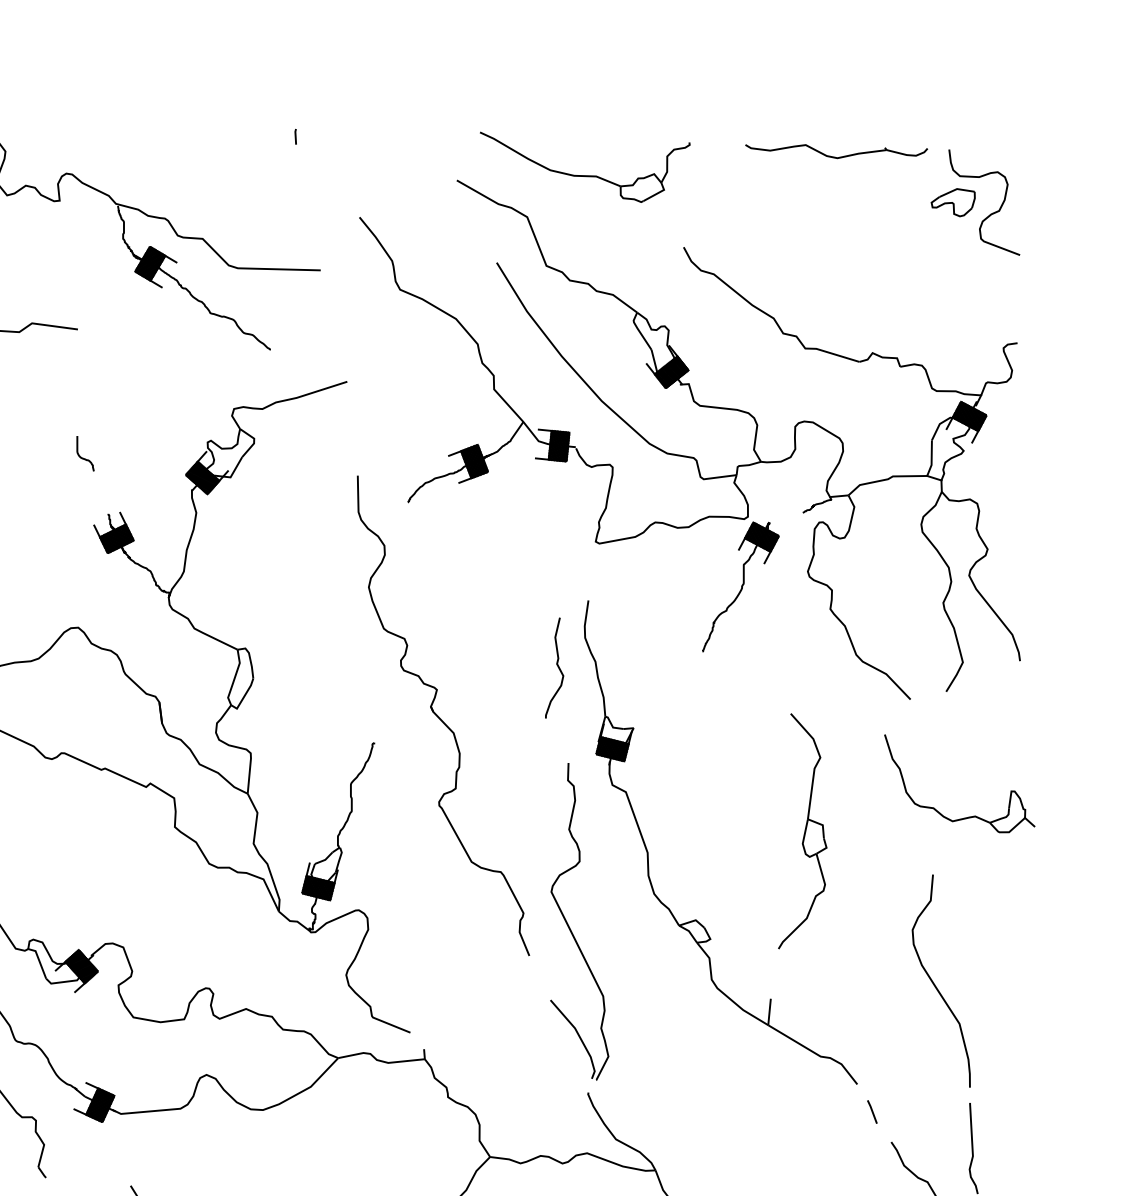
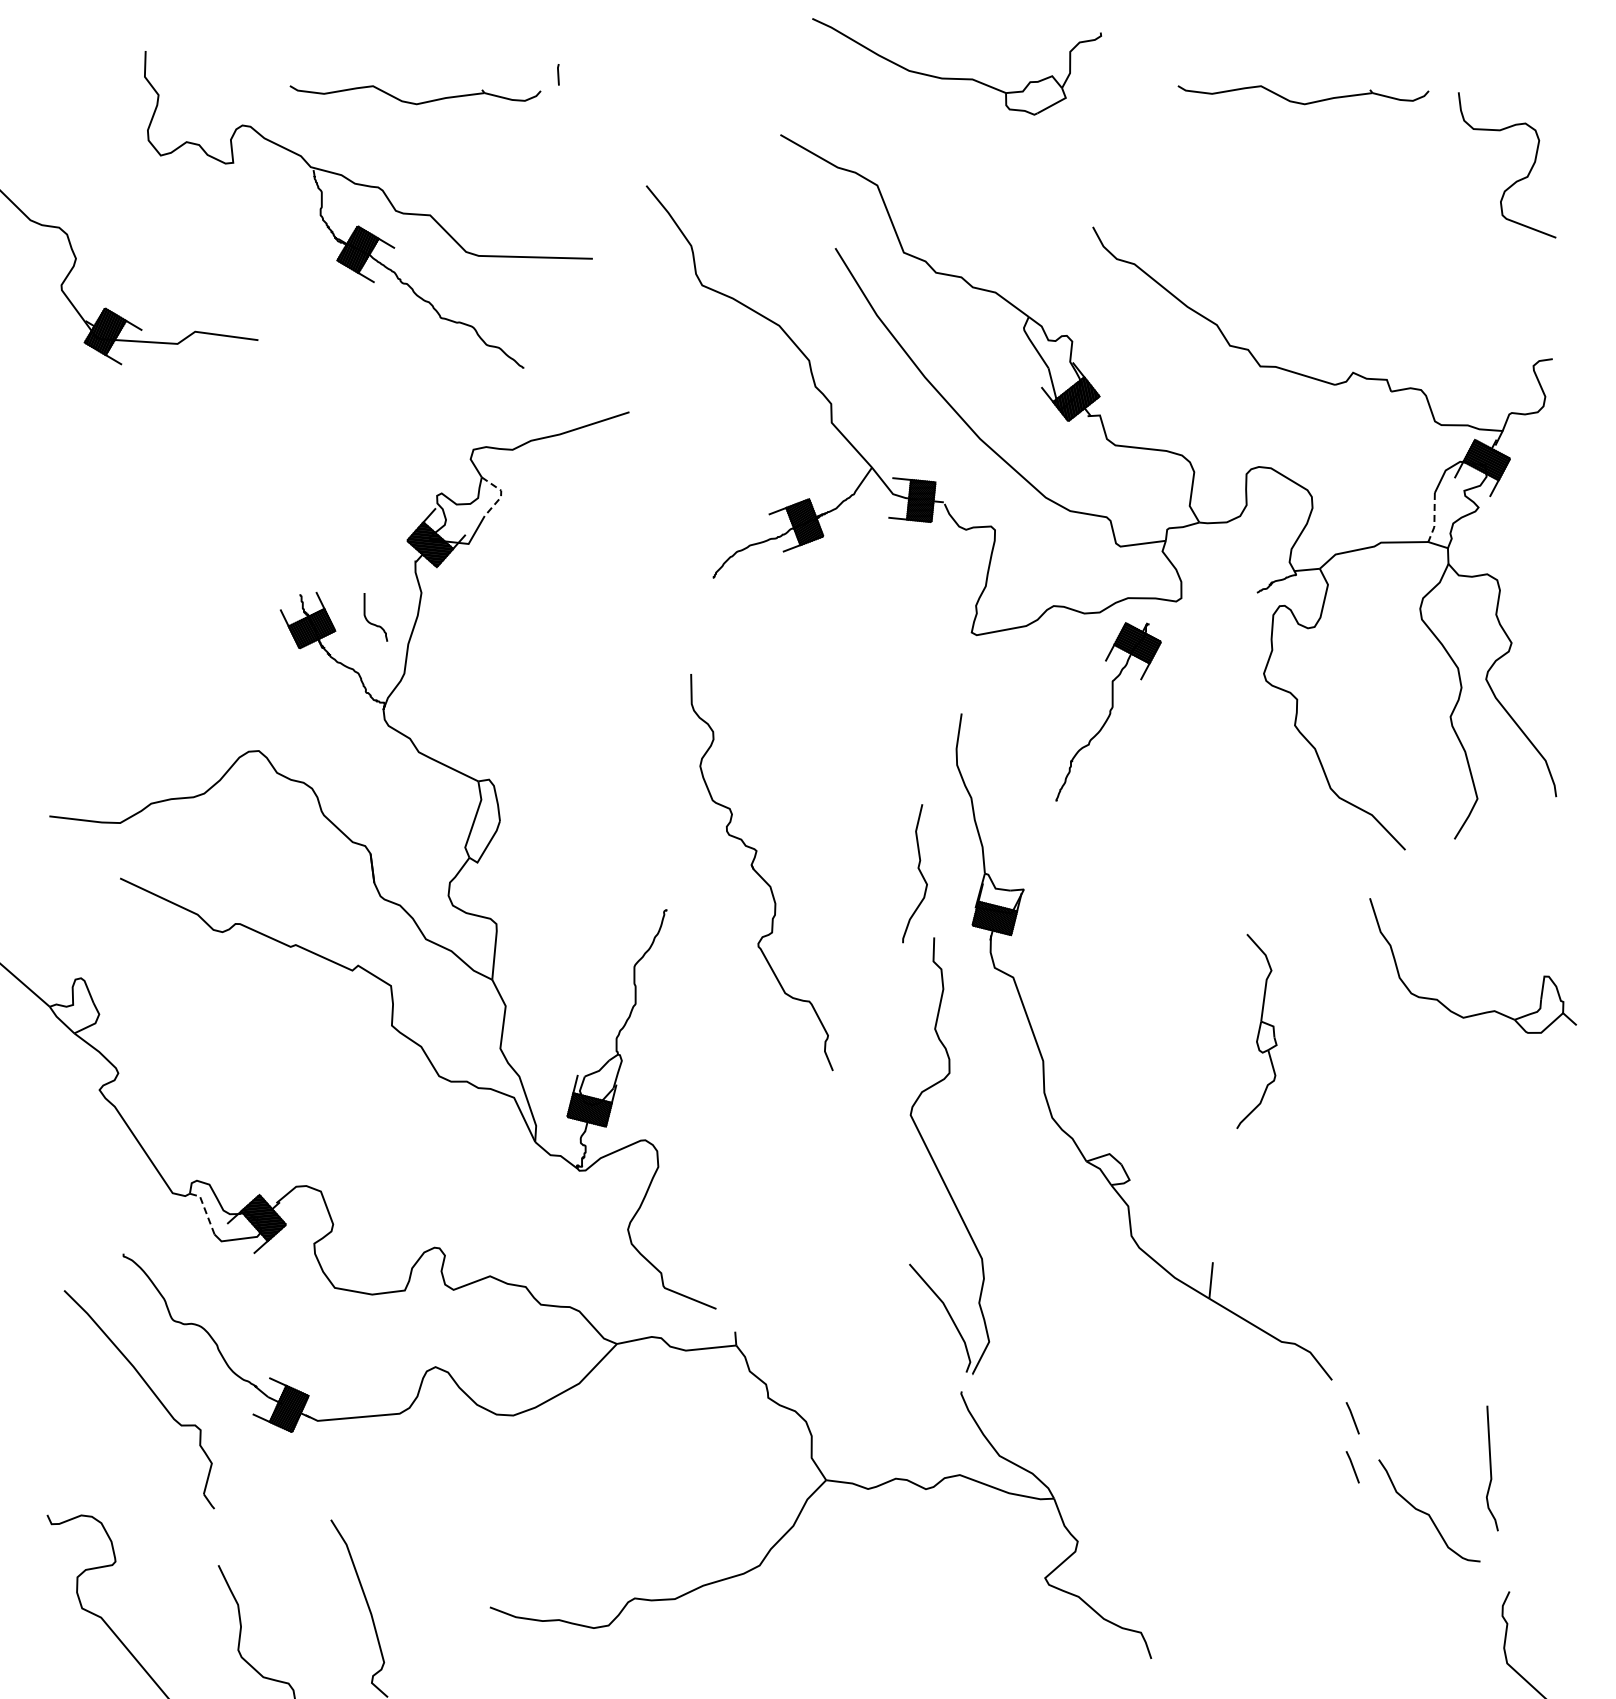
part: (191, 156) -> (414, 102), added
part: (584, 175) -> (956, 78), moved
part: (952, 202) -> (1463, 165), removed
line: (254, 441) -> (501, 494), solid -> dashed
curve: (84, 458) -> (374, 623), moved
line: (931, 459) -> (1434, 519), solid -> dashed
part: (740, 586) -> (1108, 711), moved
curve: (557, 665) -> (918, 870), moved
part: (443, 715) -> (761, 872), size x0.6
part: (802, 831) -> (1256, 1031), size x0.6
line: (39, 960) -> (205, 1209), solid -> dashed
curve: (934, 983) -> (1438, 1241), removed
line: (872, 1147) -> (1352, 1467), added

